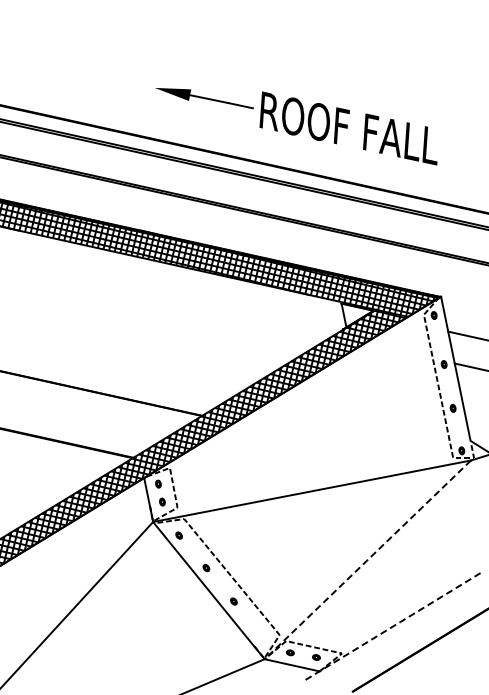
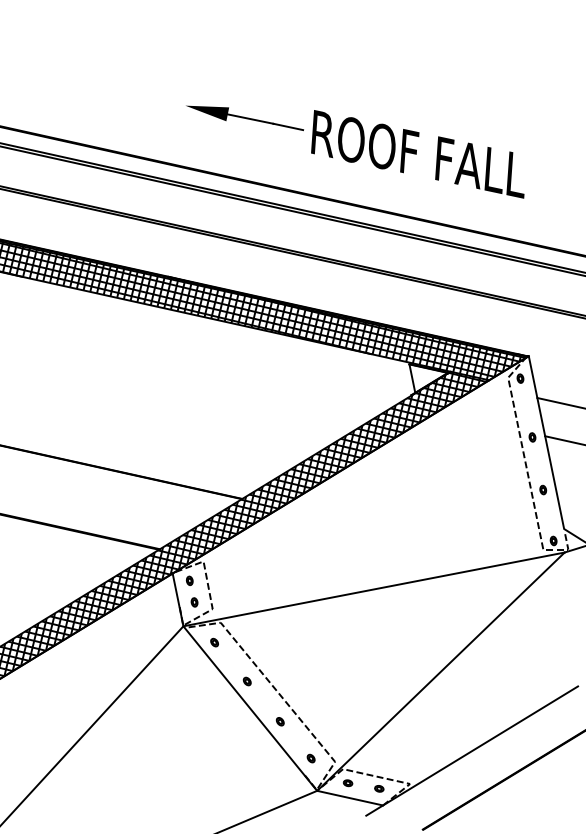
line: (367, 560) -> (440, 672), dashed -> solid
line: (394, 625) -> (472, 750), dashed -> solid
part: (259, 632) -> (310, 758), added

